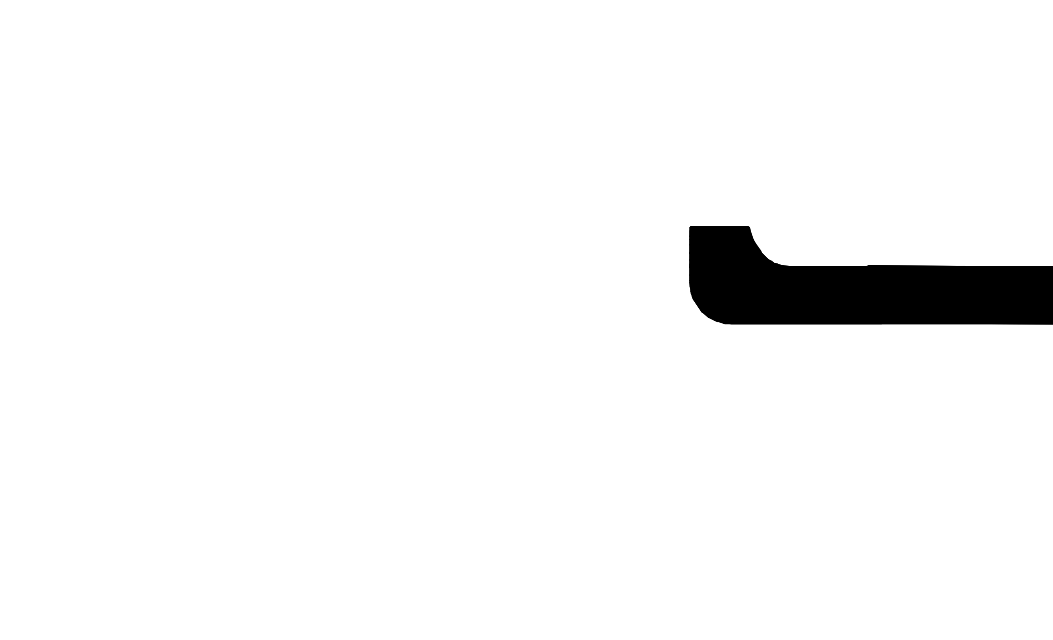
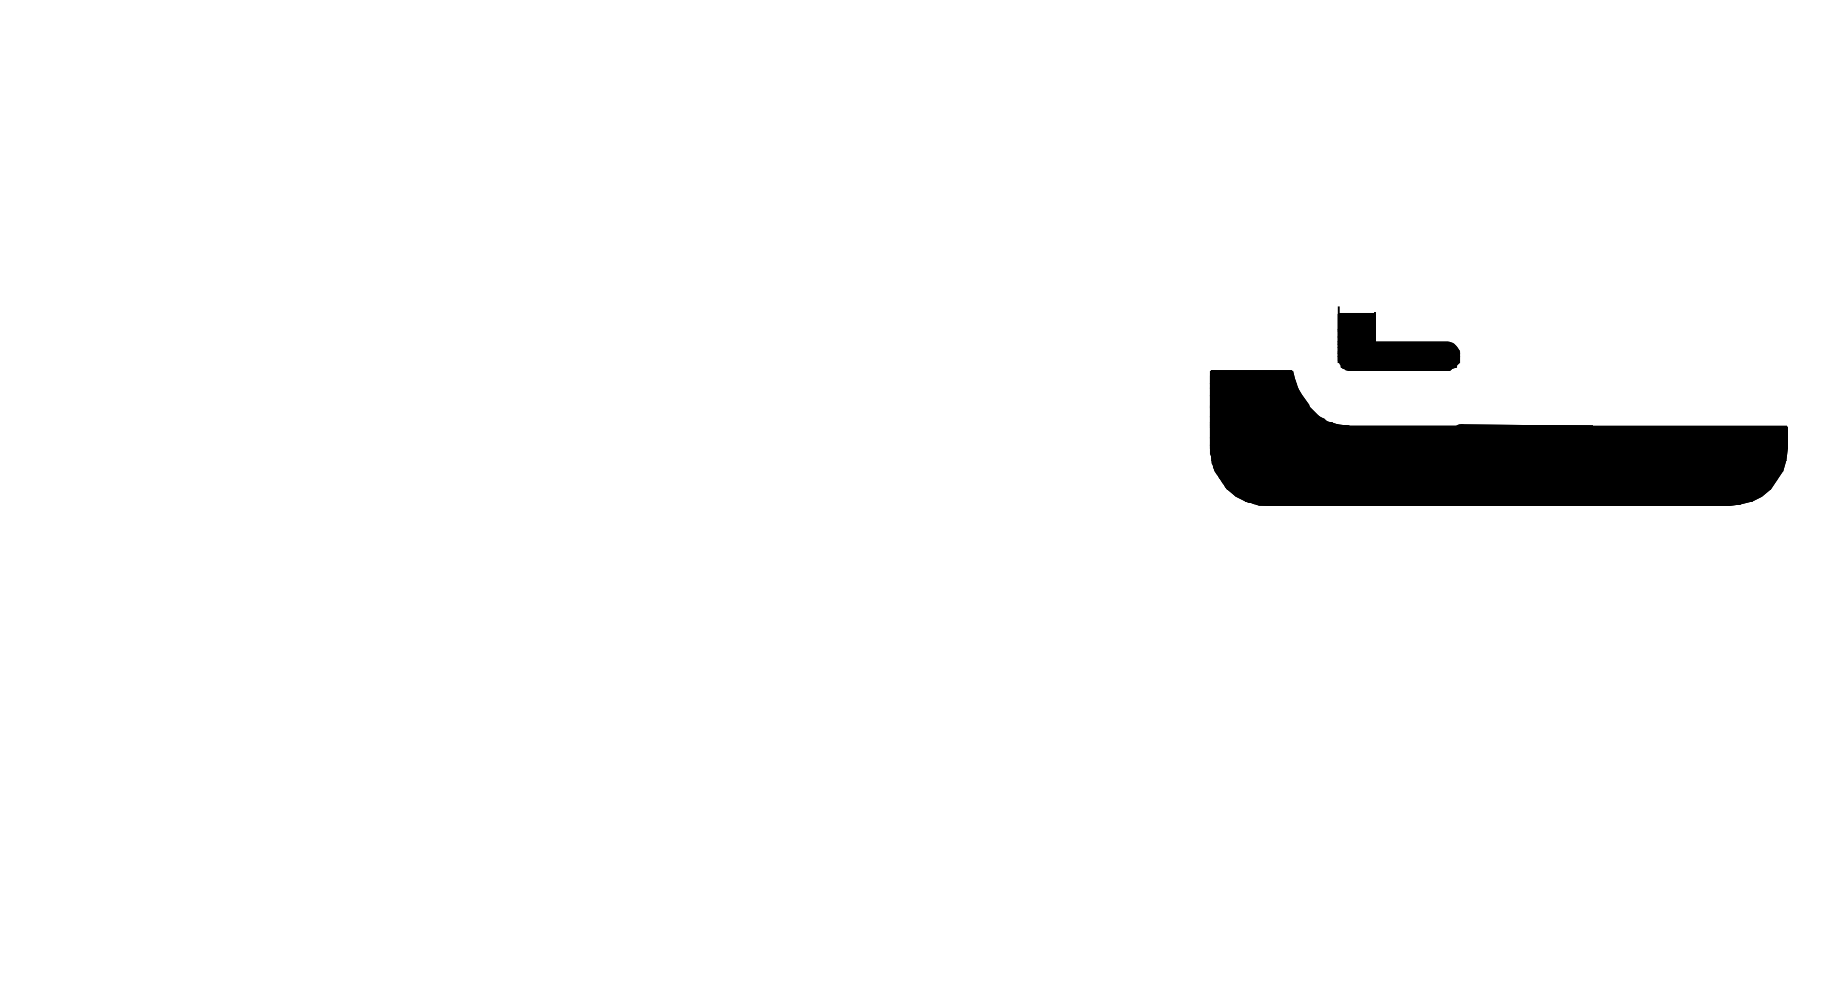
part: (825, 203) -> (1398, 338), added

